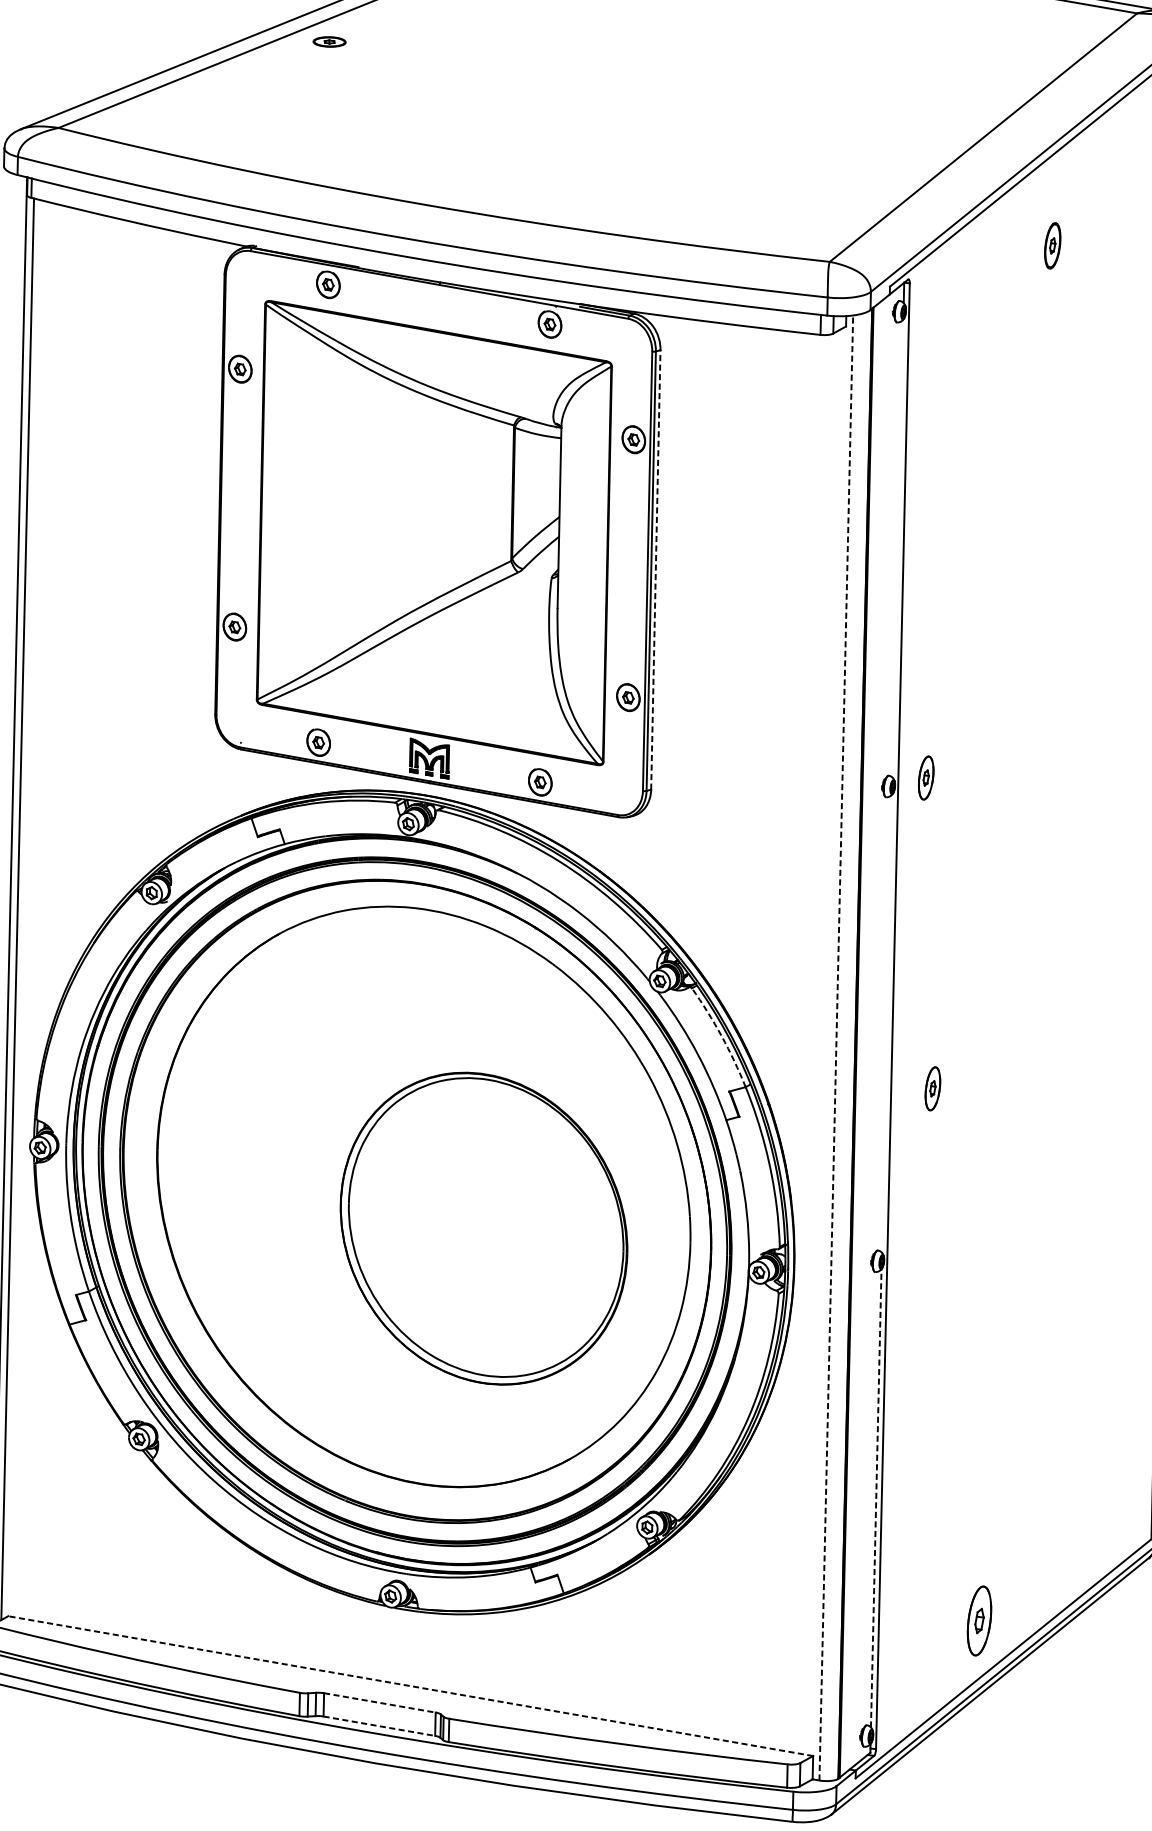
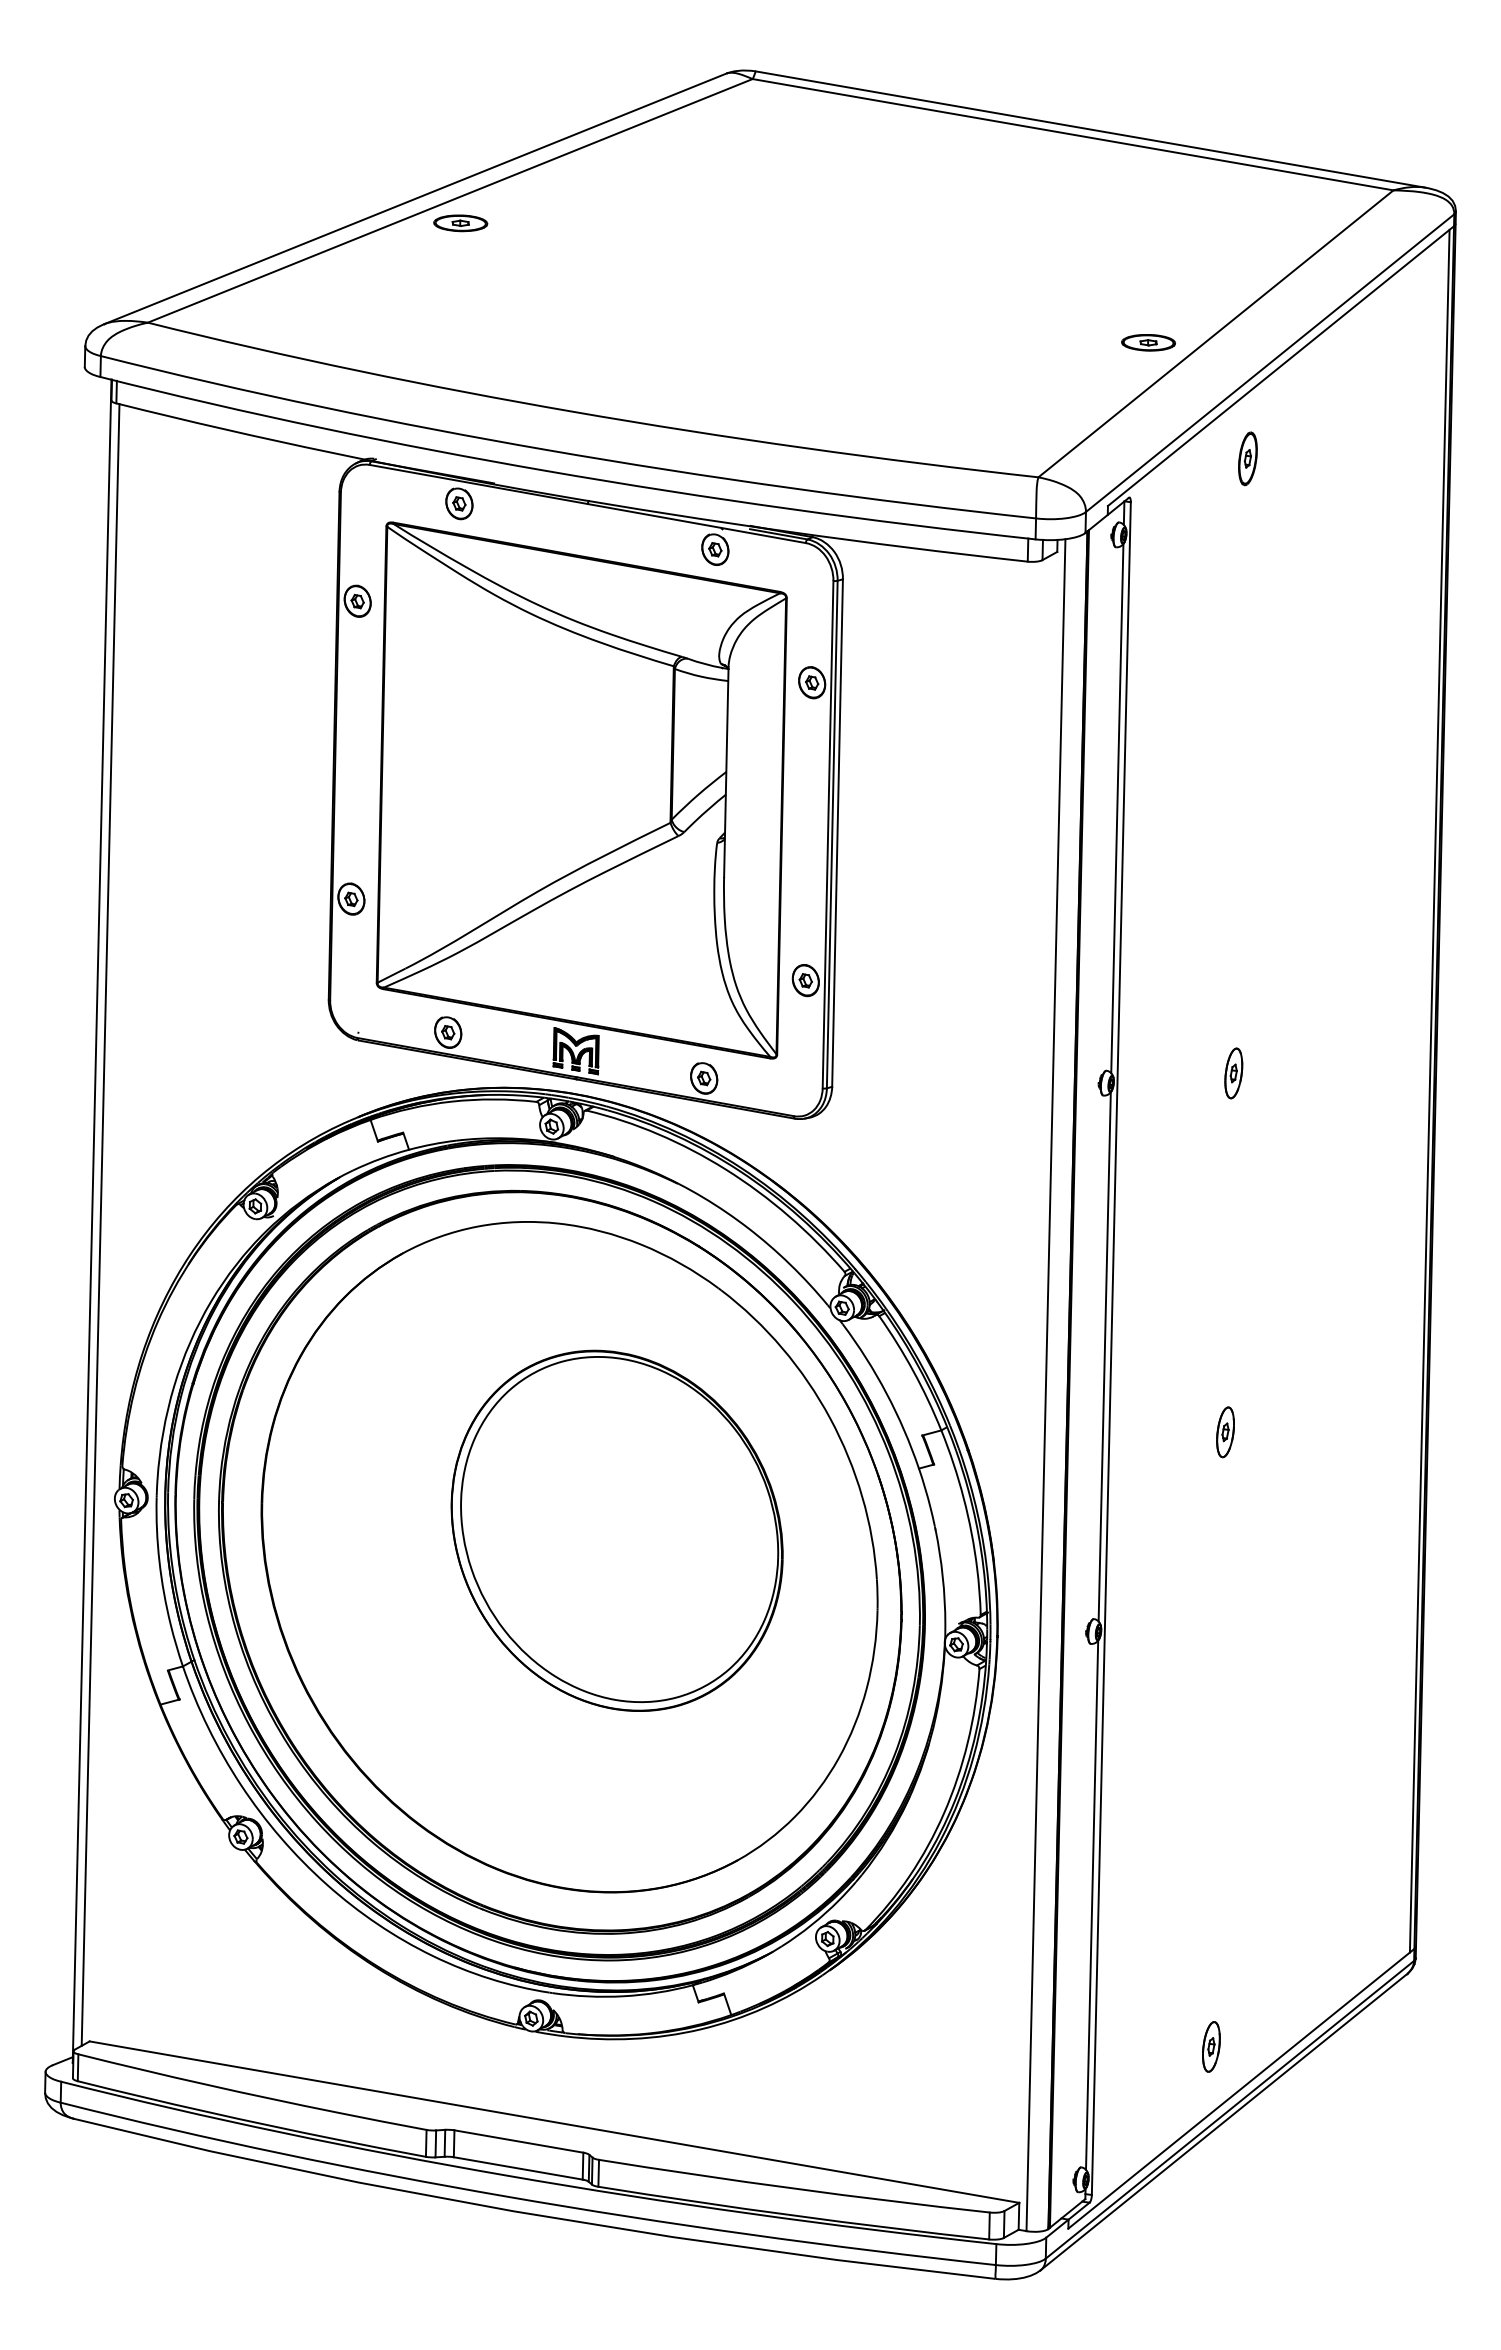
part: (329, 42) -> (460, 223), size x1.43
part: (925, 145) -> (1148, 342), added
part: (1052, 245) -> (1247, 458), moved
line: (898, 548) -> (1117, 808), added
line: (655, 570) -> (837, 833), dashed -> solid
part: (925, 778) -> (1233, 1073), moved
line: (886, 1023) -> (1104, 1356), added
arc: (721, 1036) -> (913, 1371), dashed -> solid
line: (835, 1047) -> (1045, 1384), dashed -> solid
part: (932, 1088) -> (1225, 1432), moved
part: (483, 1228) -> (616, 1530), moved
line: (876, 1498) -> (1092, 1905), dashed -> solid
part: (979, 1620) -> (1211, 2046), size x0.62
line: (410, 1686) -> (554, 2122), dashed -> solid
line: (380, 1702) -> (519, 2141), dashed -> solid
line: (379, 1726) -> (518, 2168), dashed -> solid

